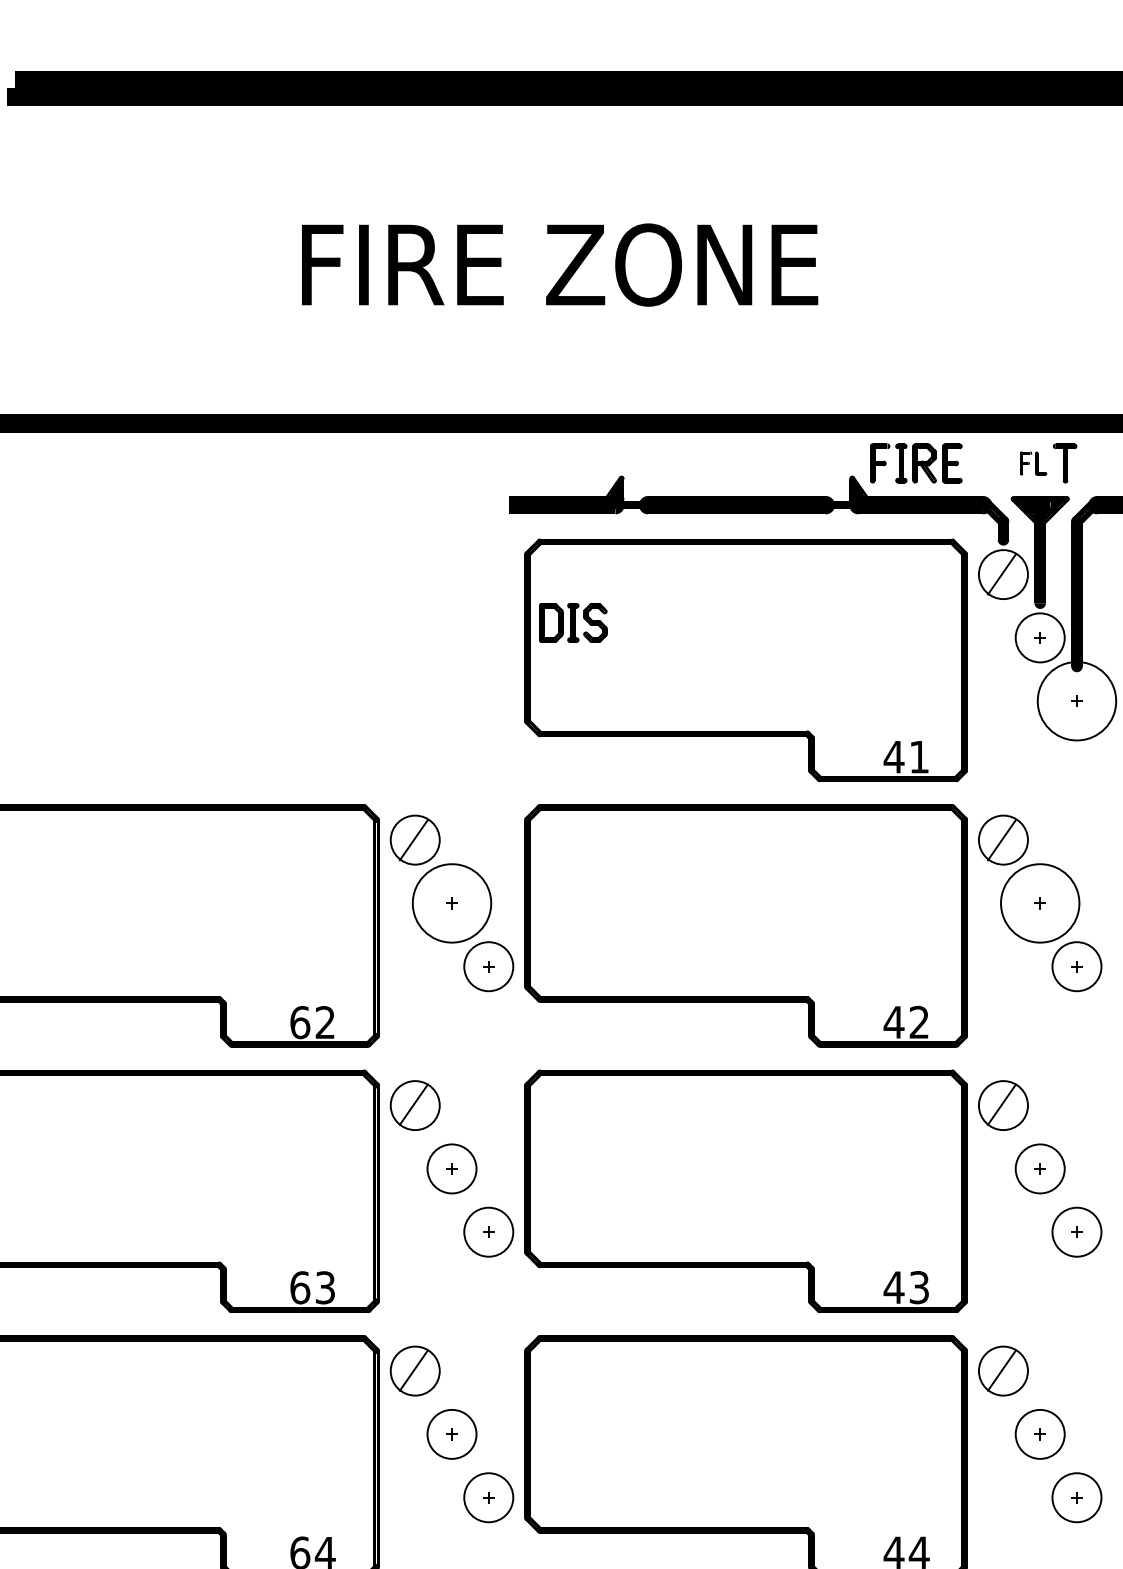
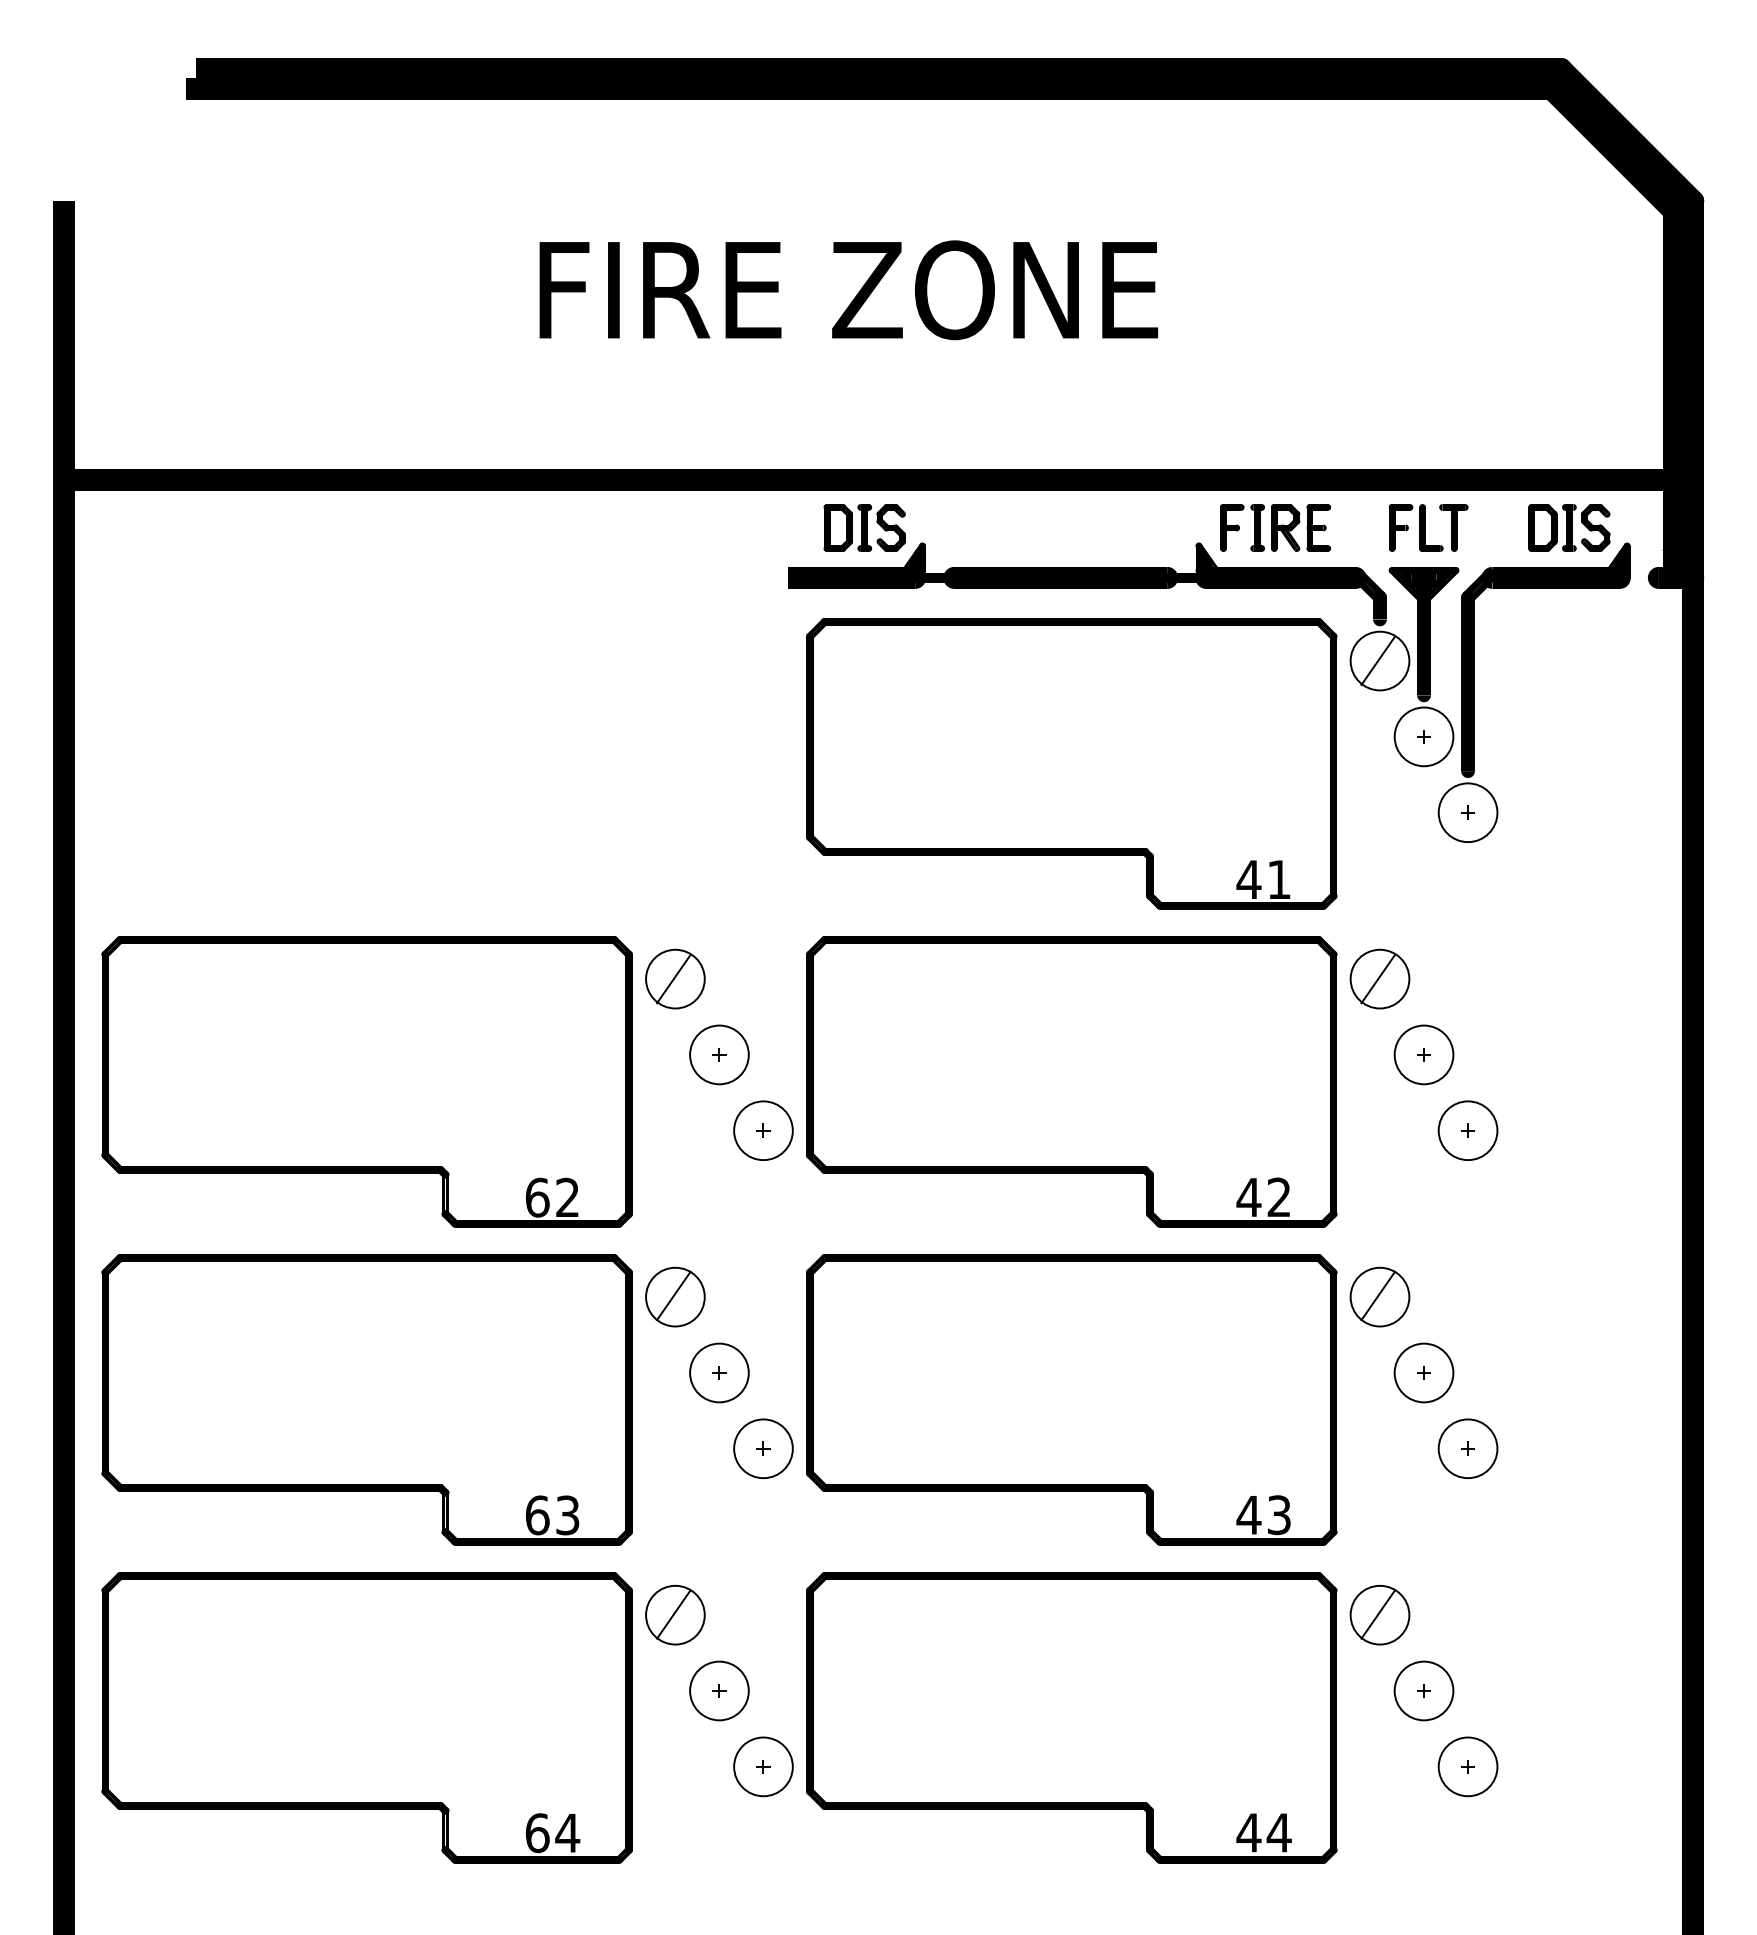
part: (1033, 463) -> (1415, 527), size x1.67
part: (573, 622) -> (864, 527), moved
circle: (1076, 701) -> (1467, 812), size x0.62
circle: (452, 903) -> (719, 1054), size x0.62
circle: (1039, 903) -> (1423, 1054), size x0.62

